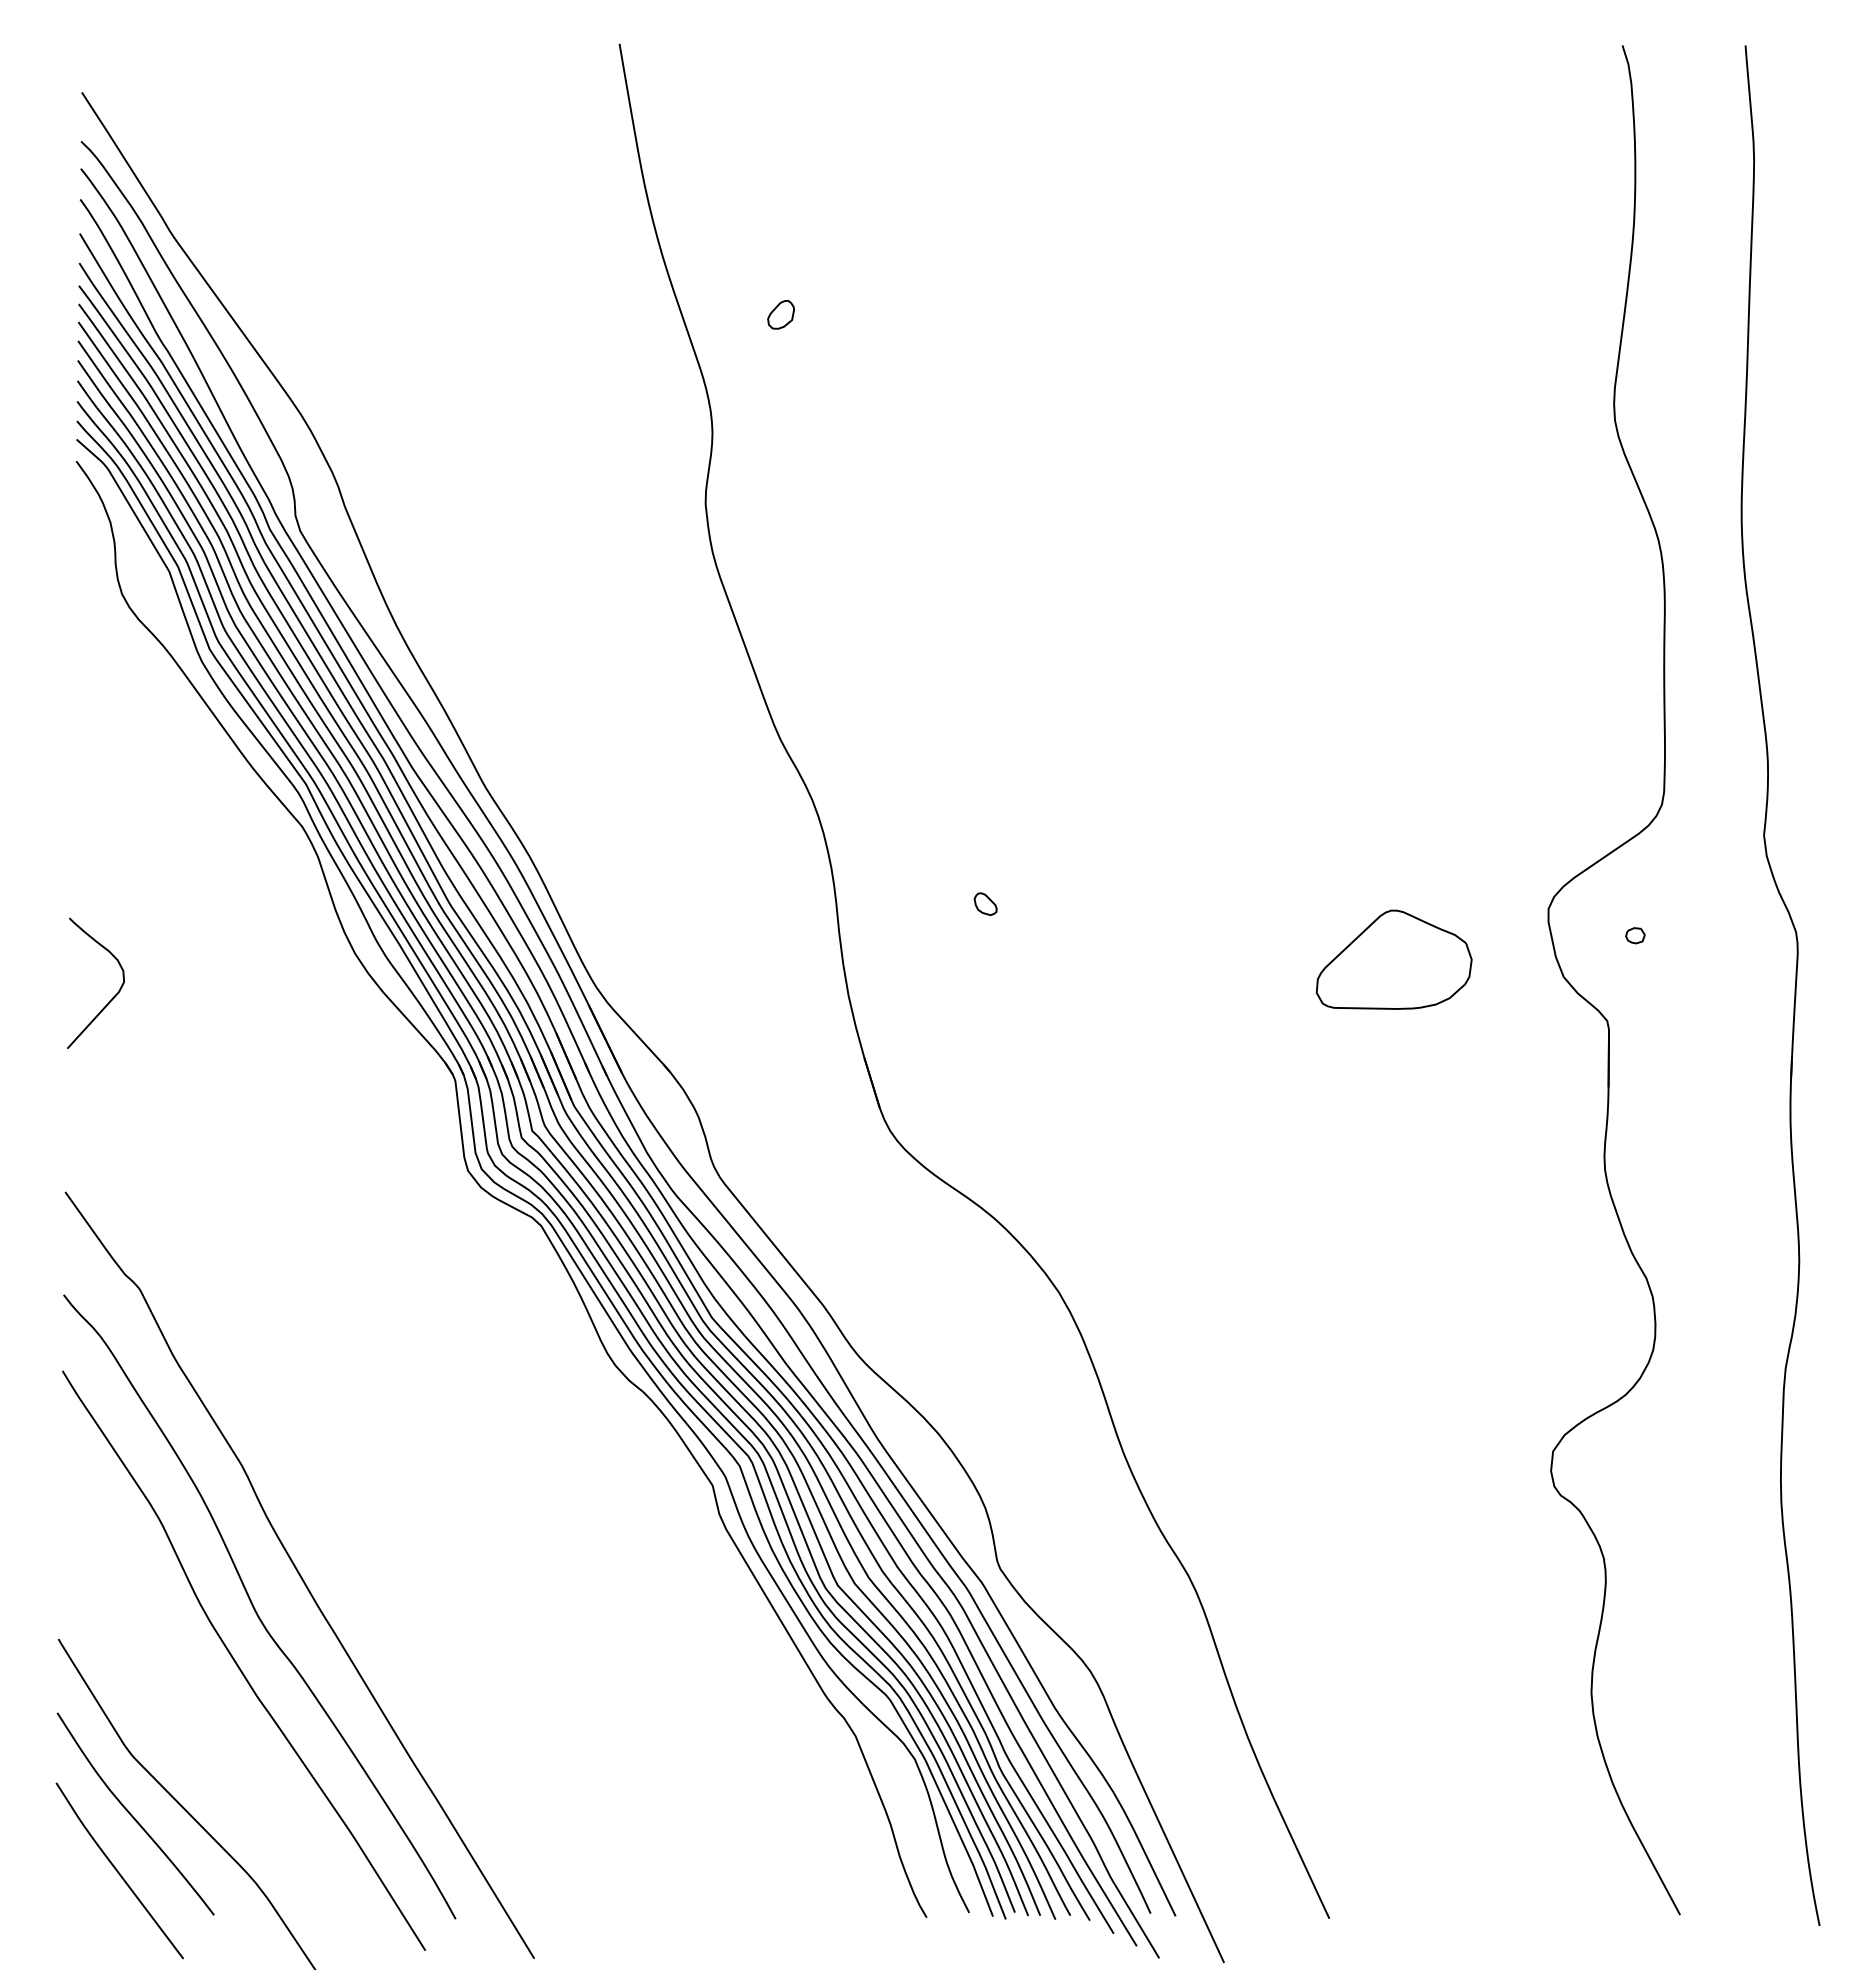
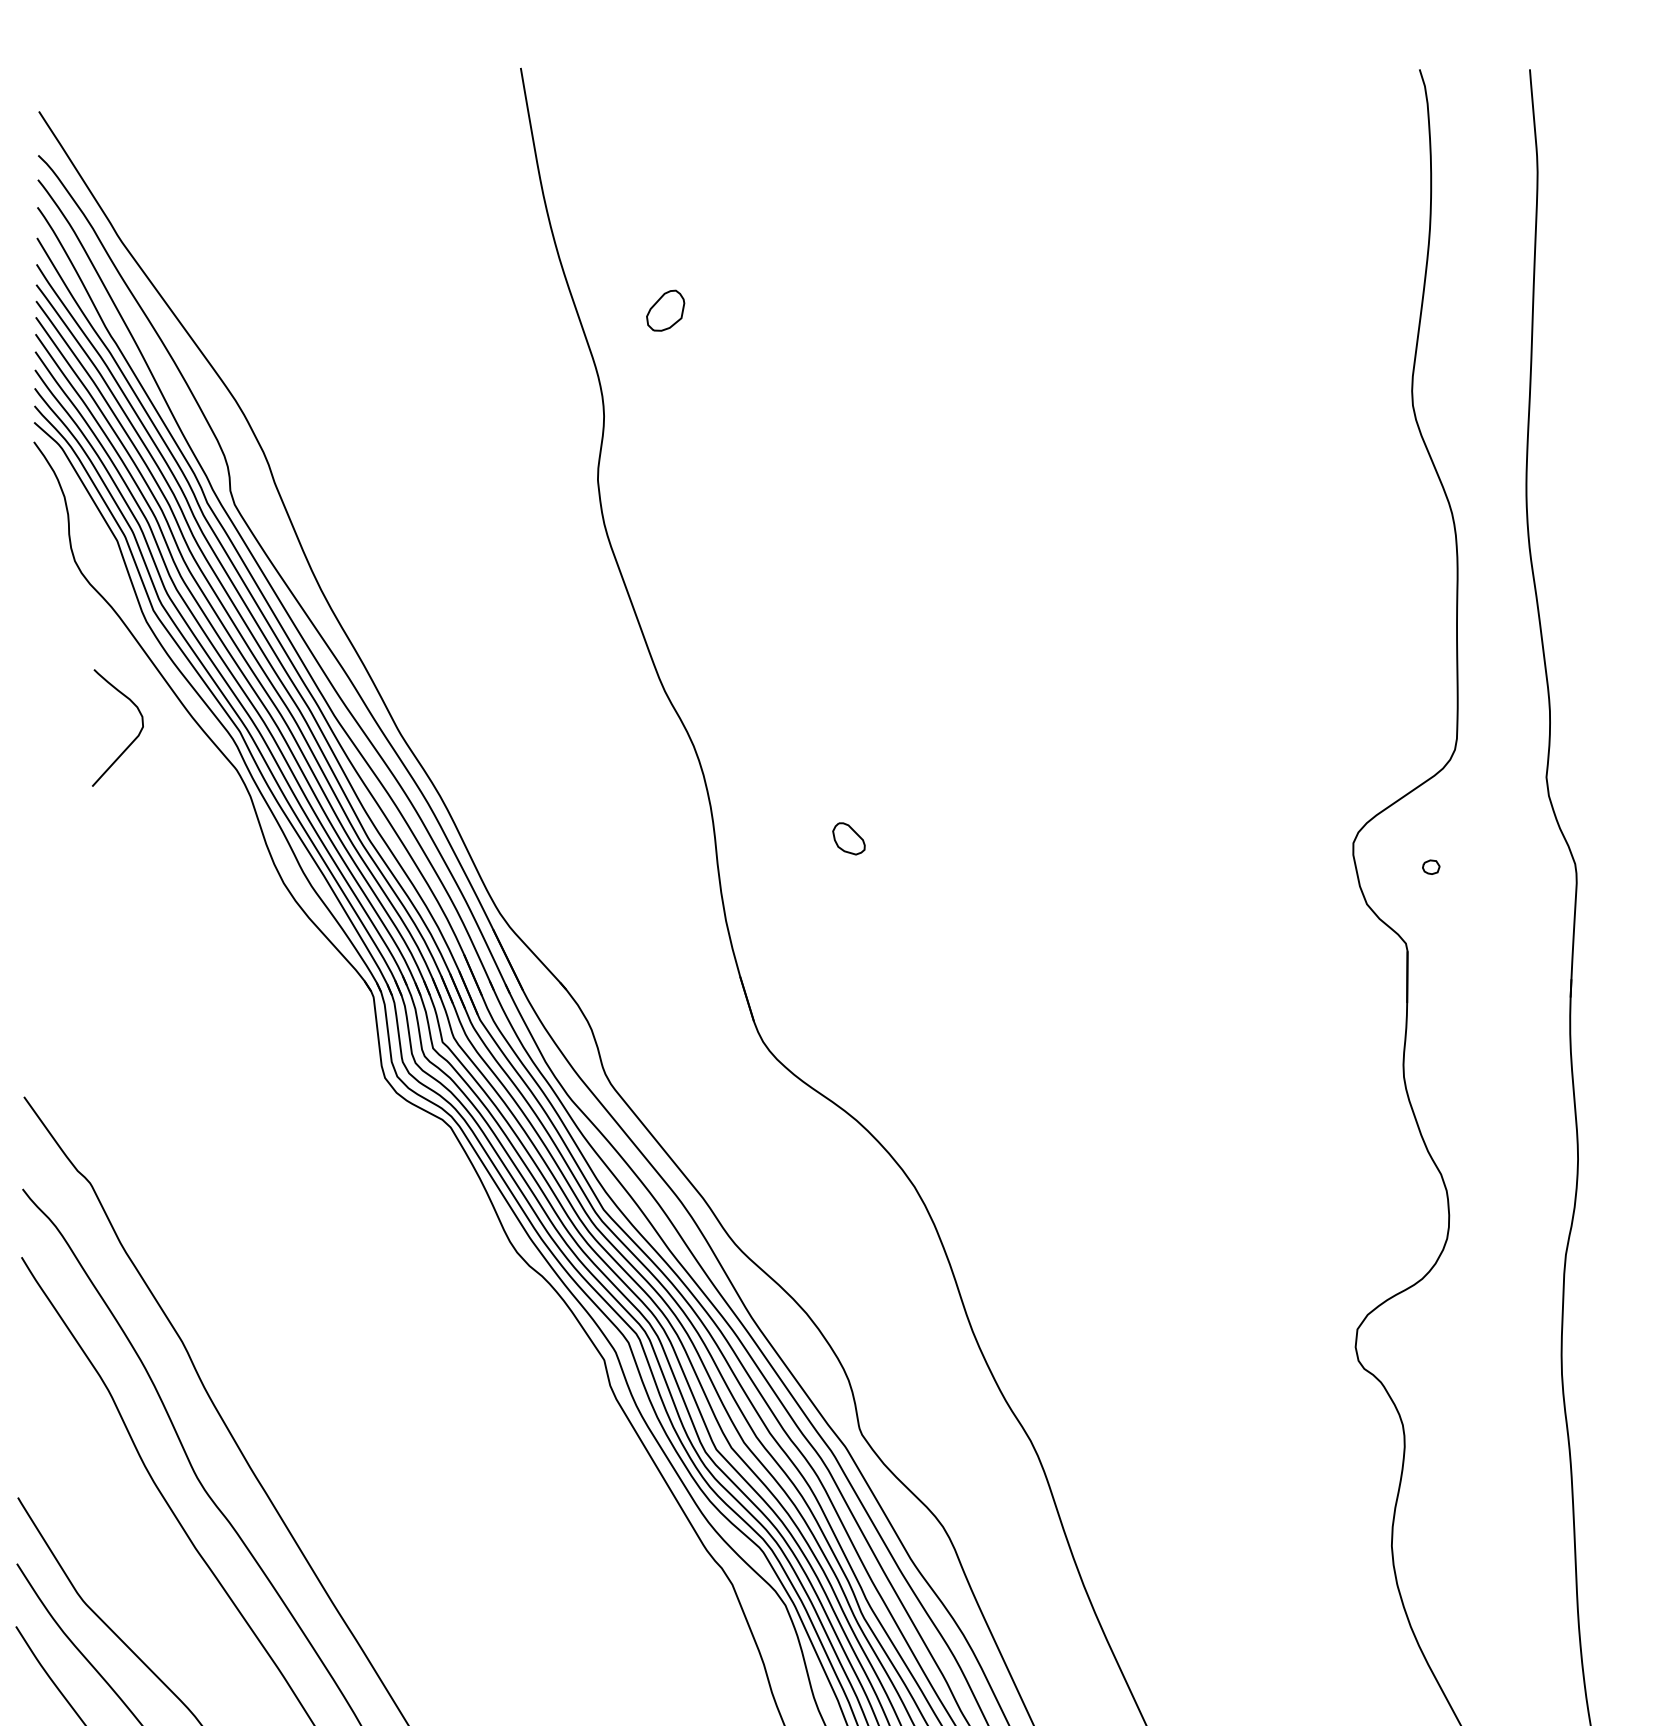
part: (780, 314) -> (665, 310), size x1.6
part: (985, 904) -> (848, 839), size x1.6
part: (1393, 959) -> (1214, 888), removed
curve: (111, 998) -> (131, 741), moved

